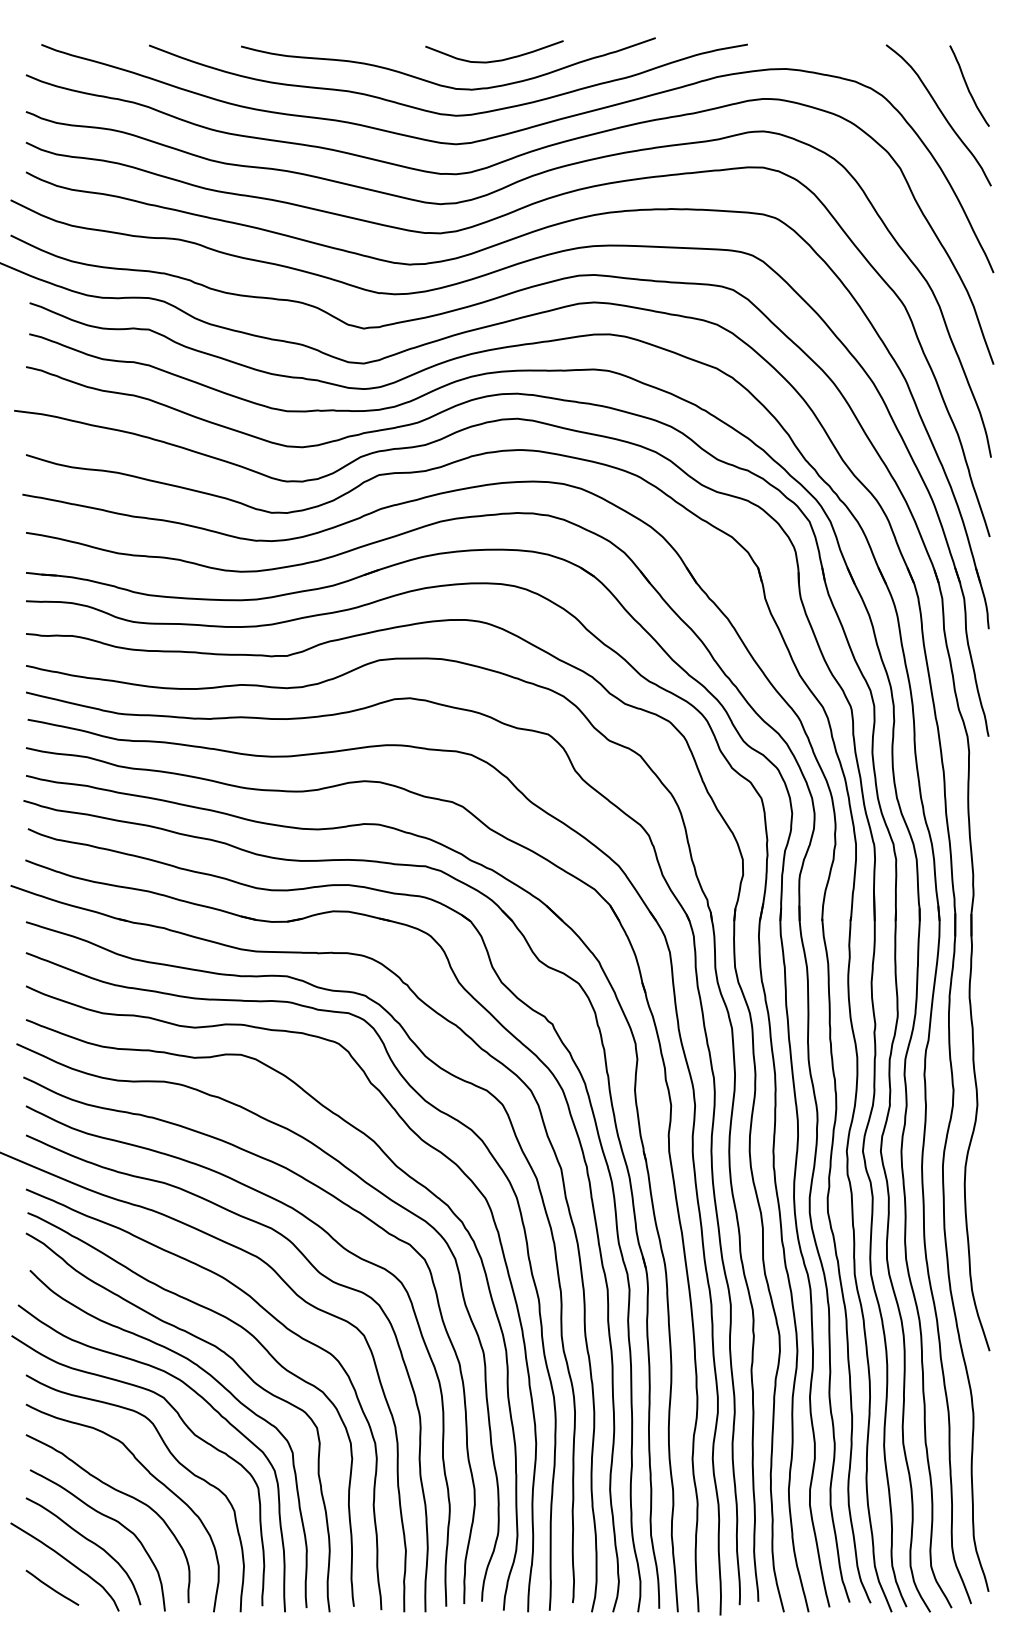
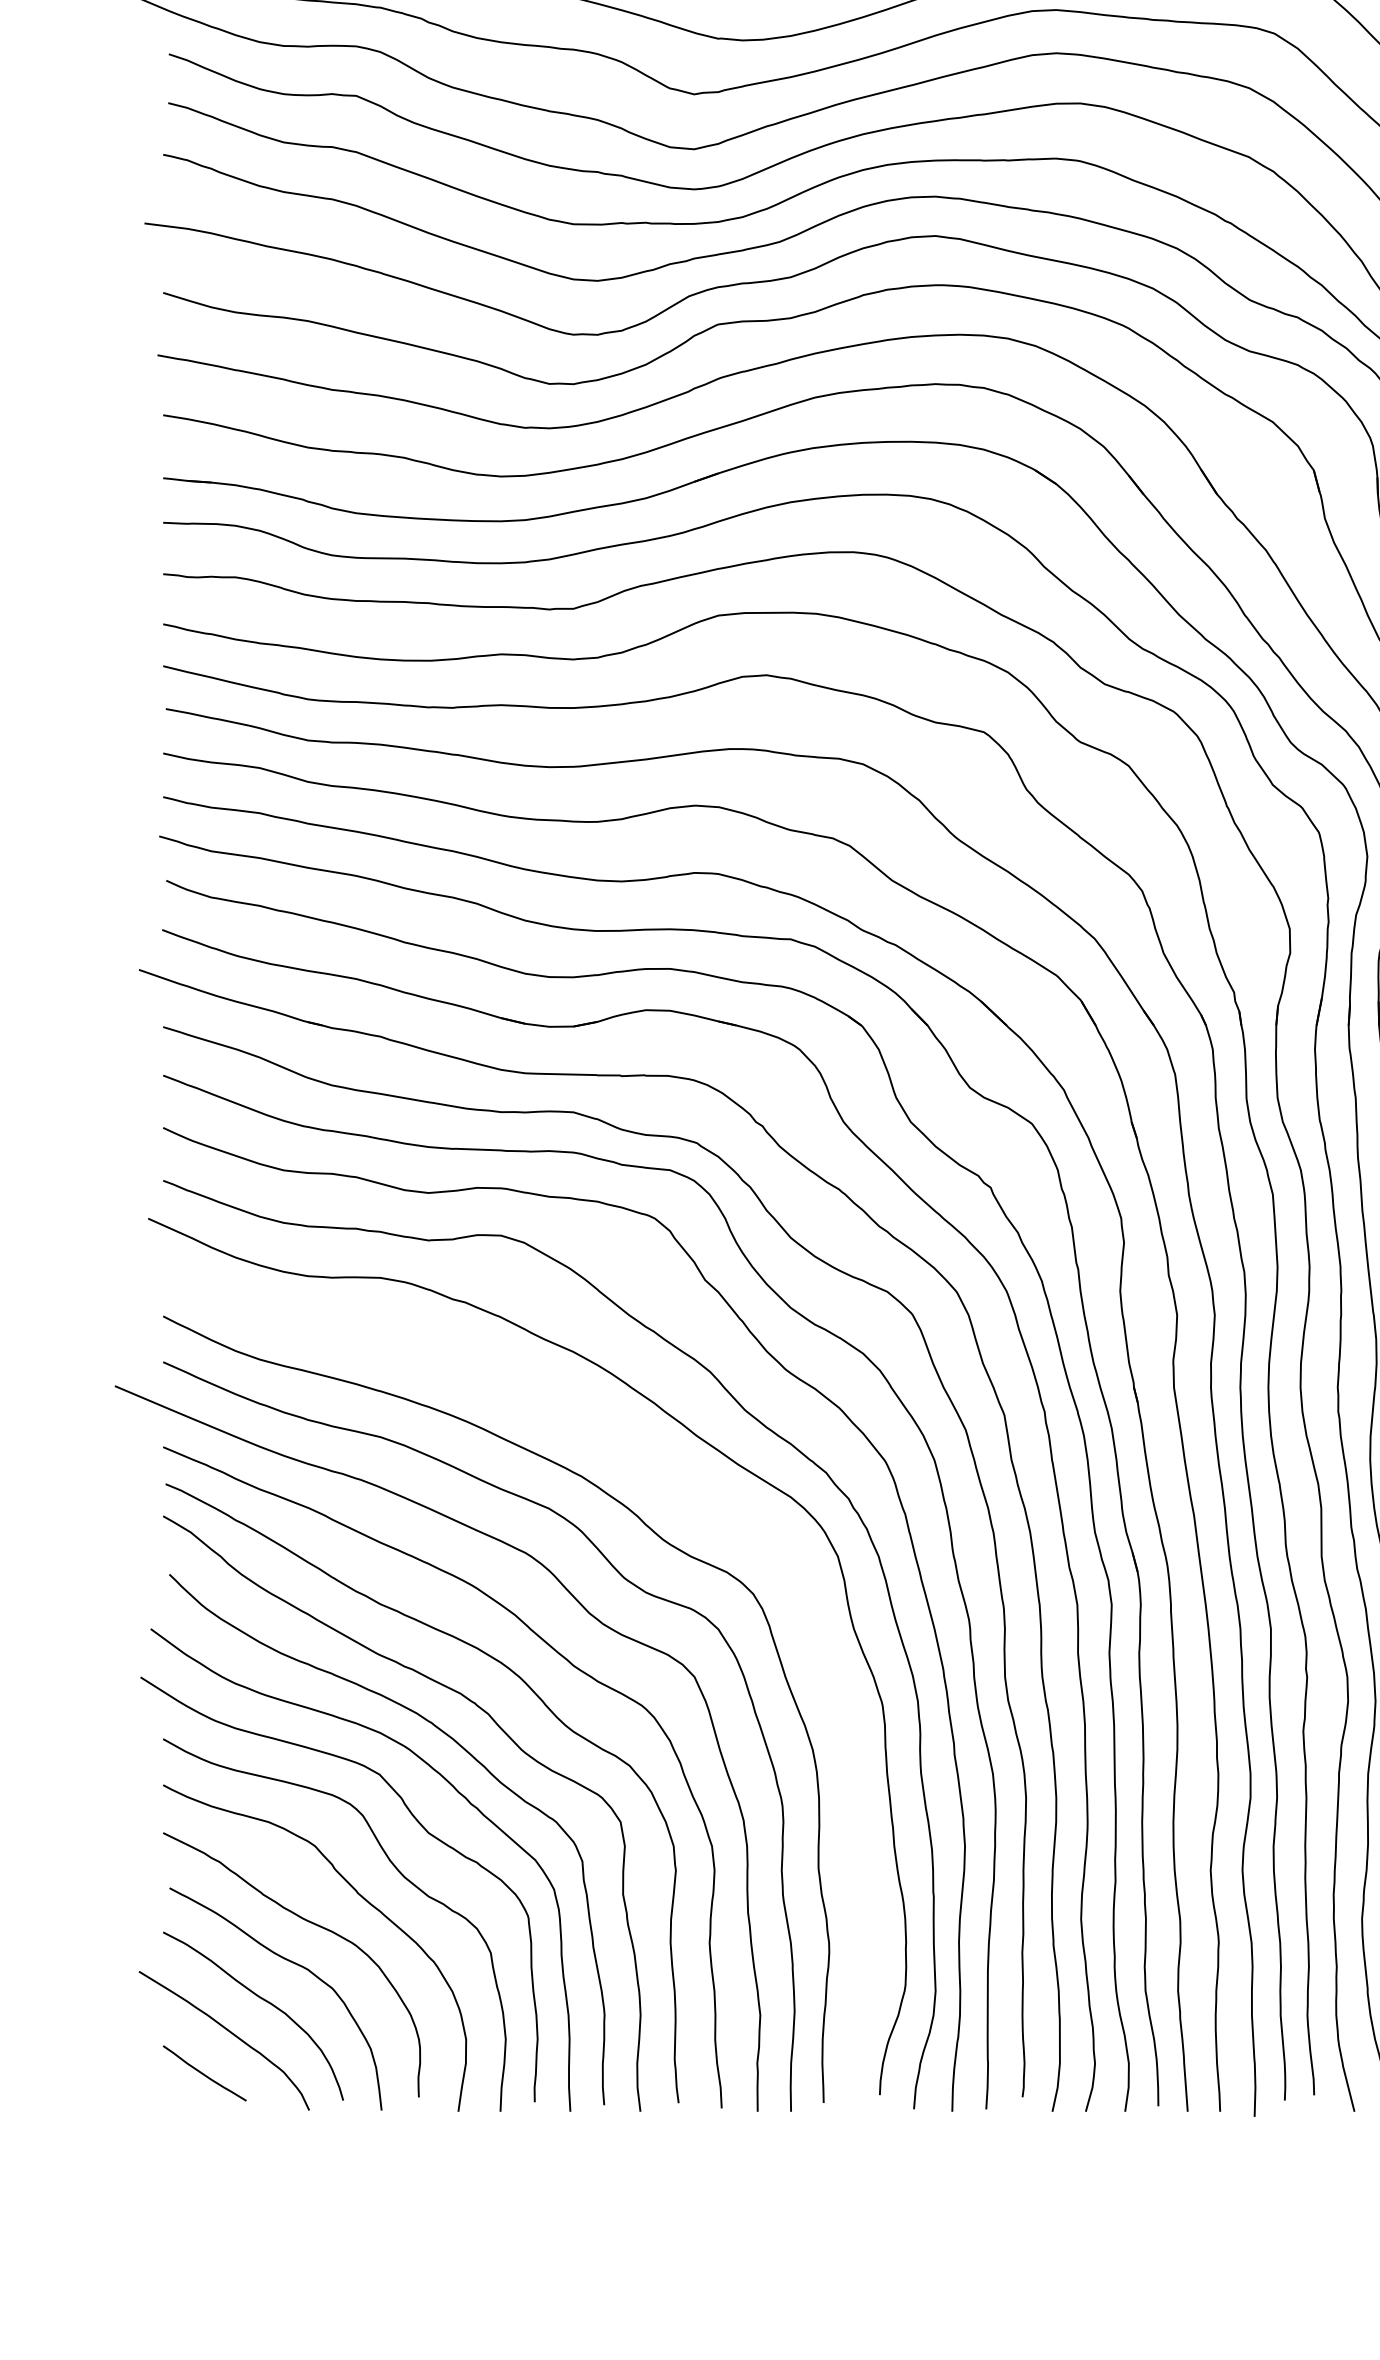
curve: (340, 1202) -> (657, 1467), removed

